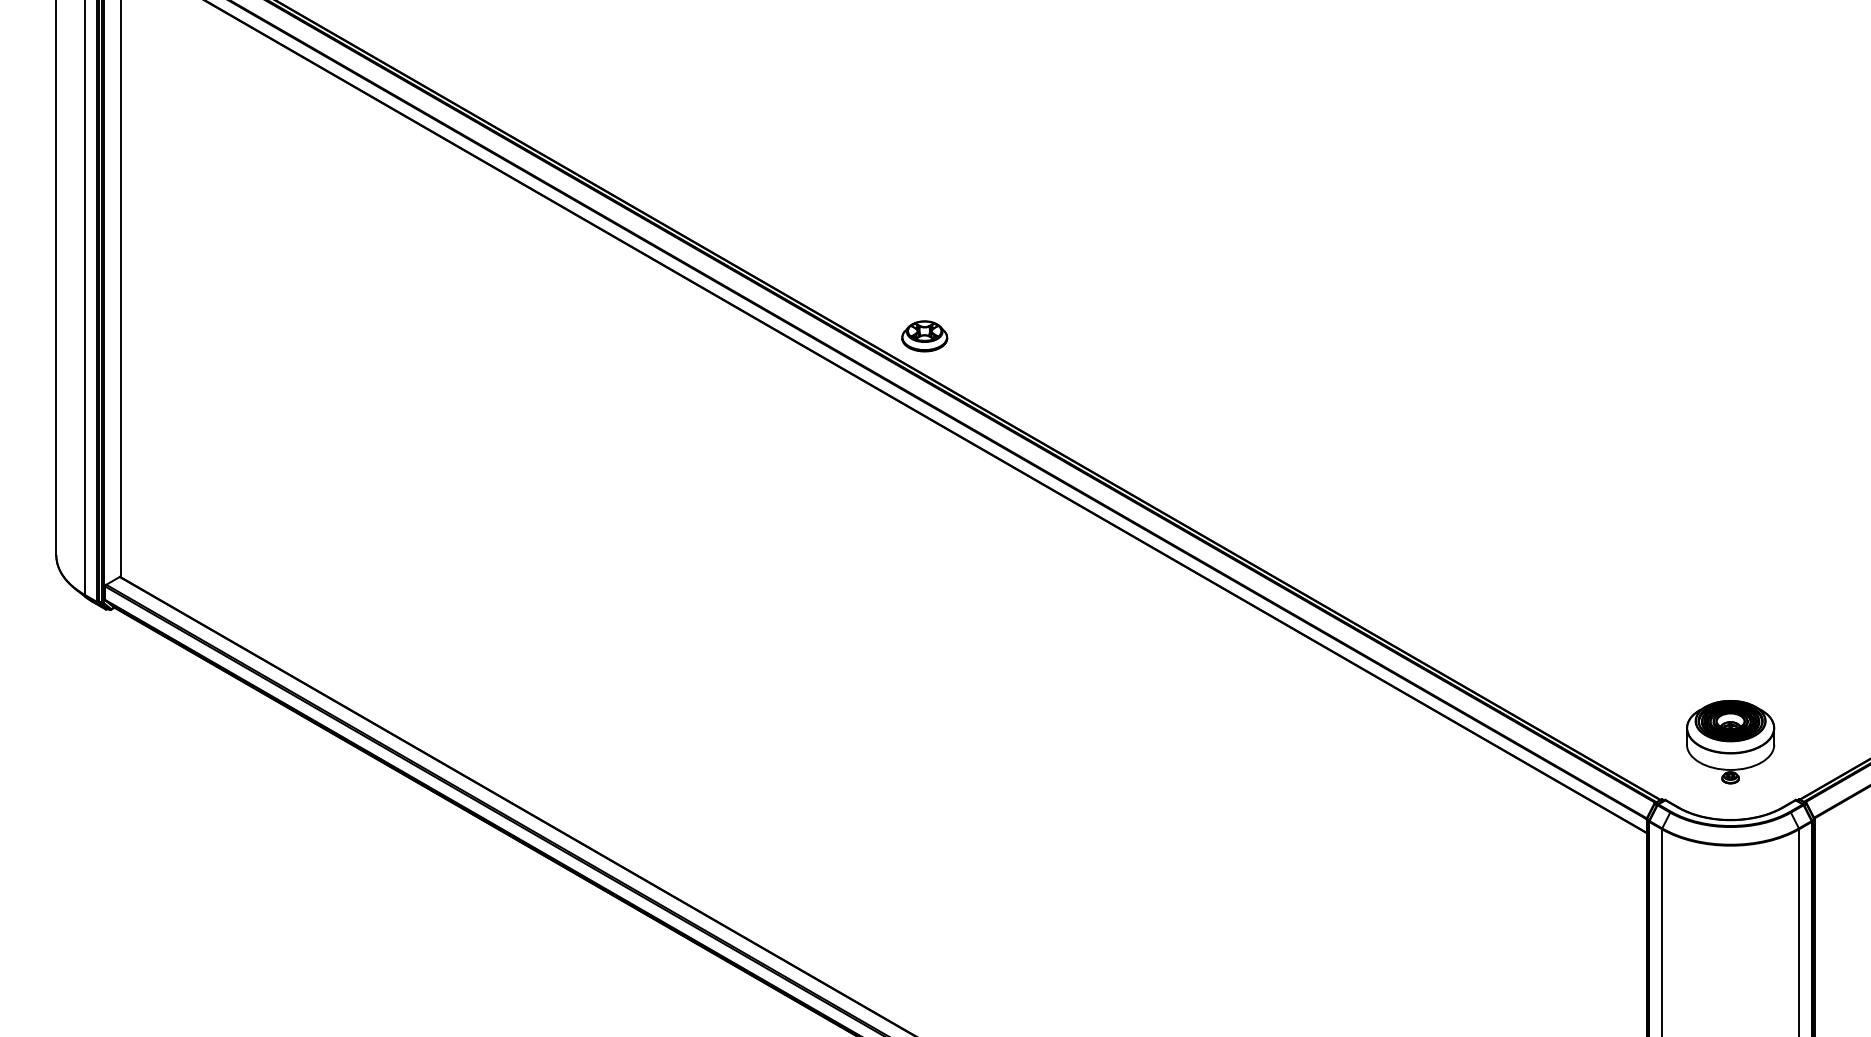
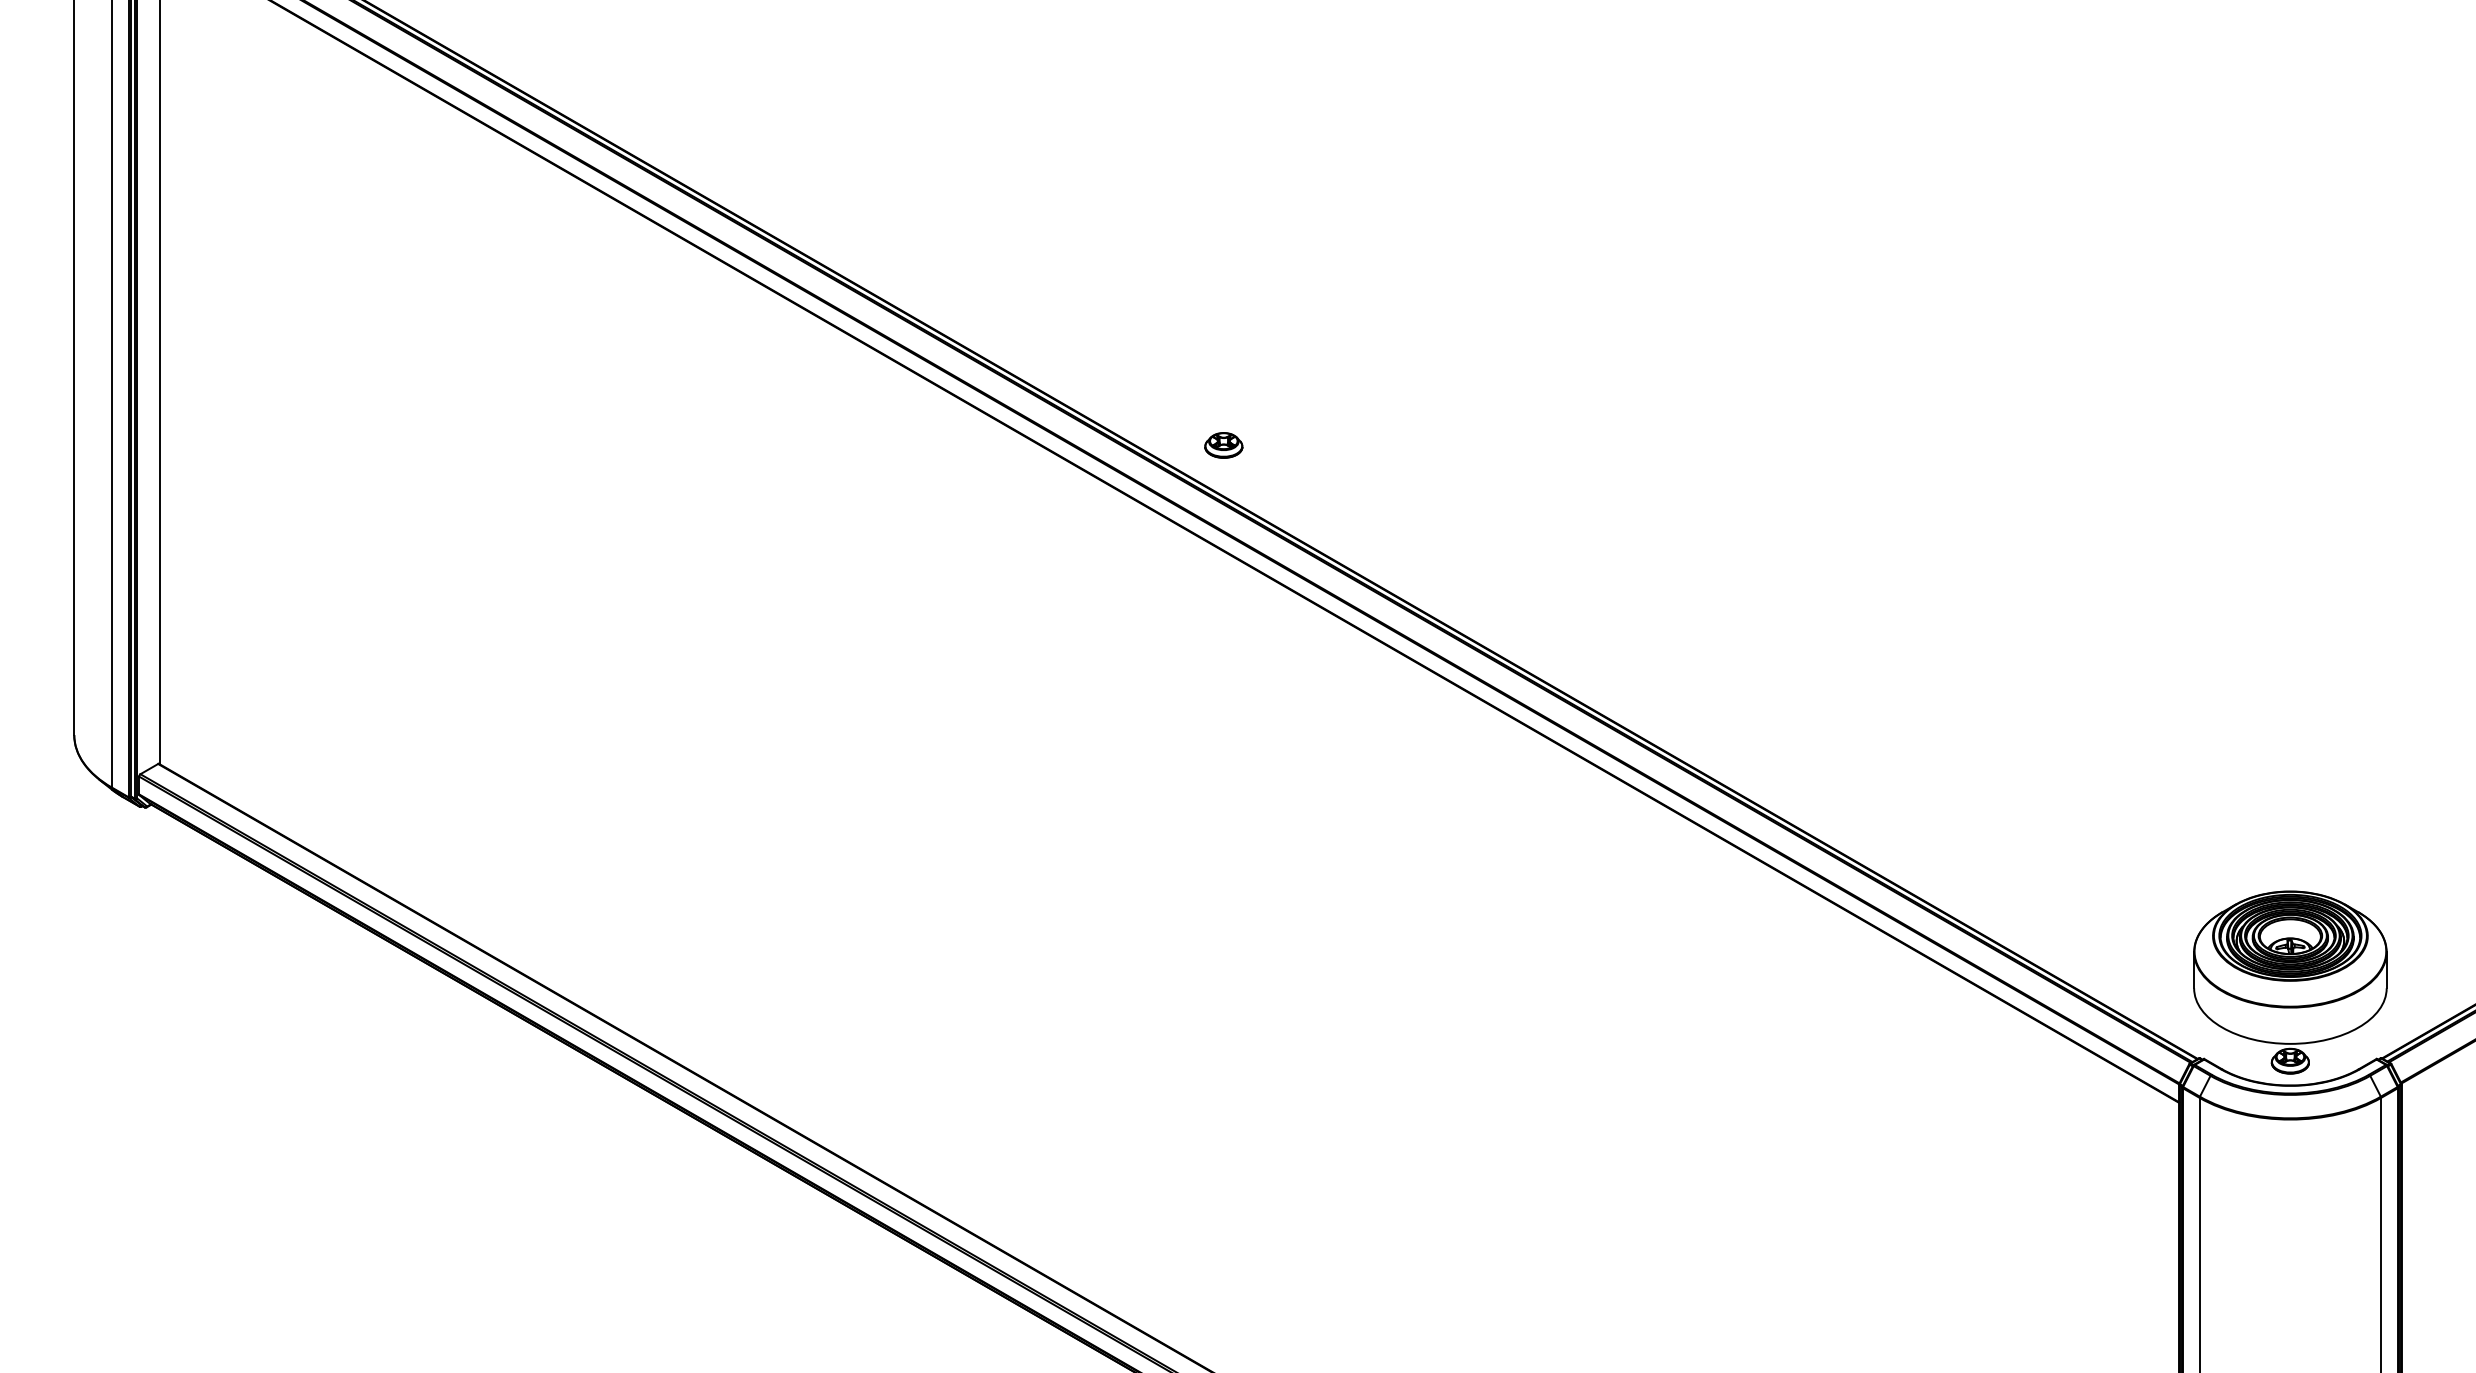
part: (924, 336) -> (1223, 445), size x0.62
part: (1730, 742) -> (2290, 982), size x1.67

